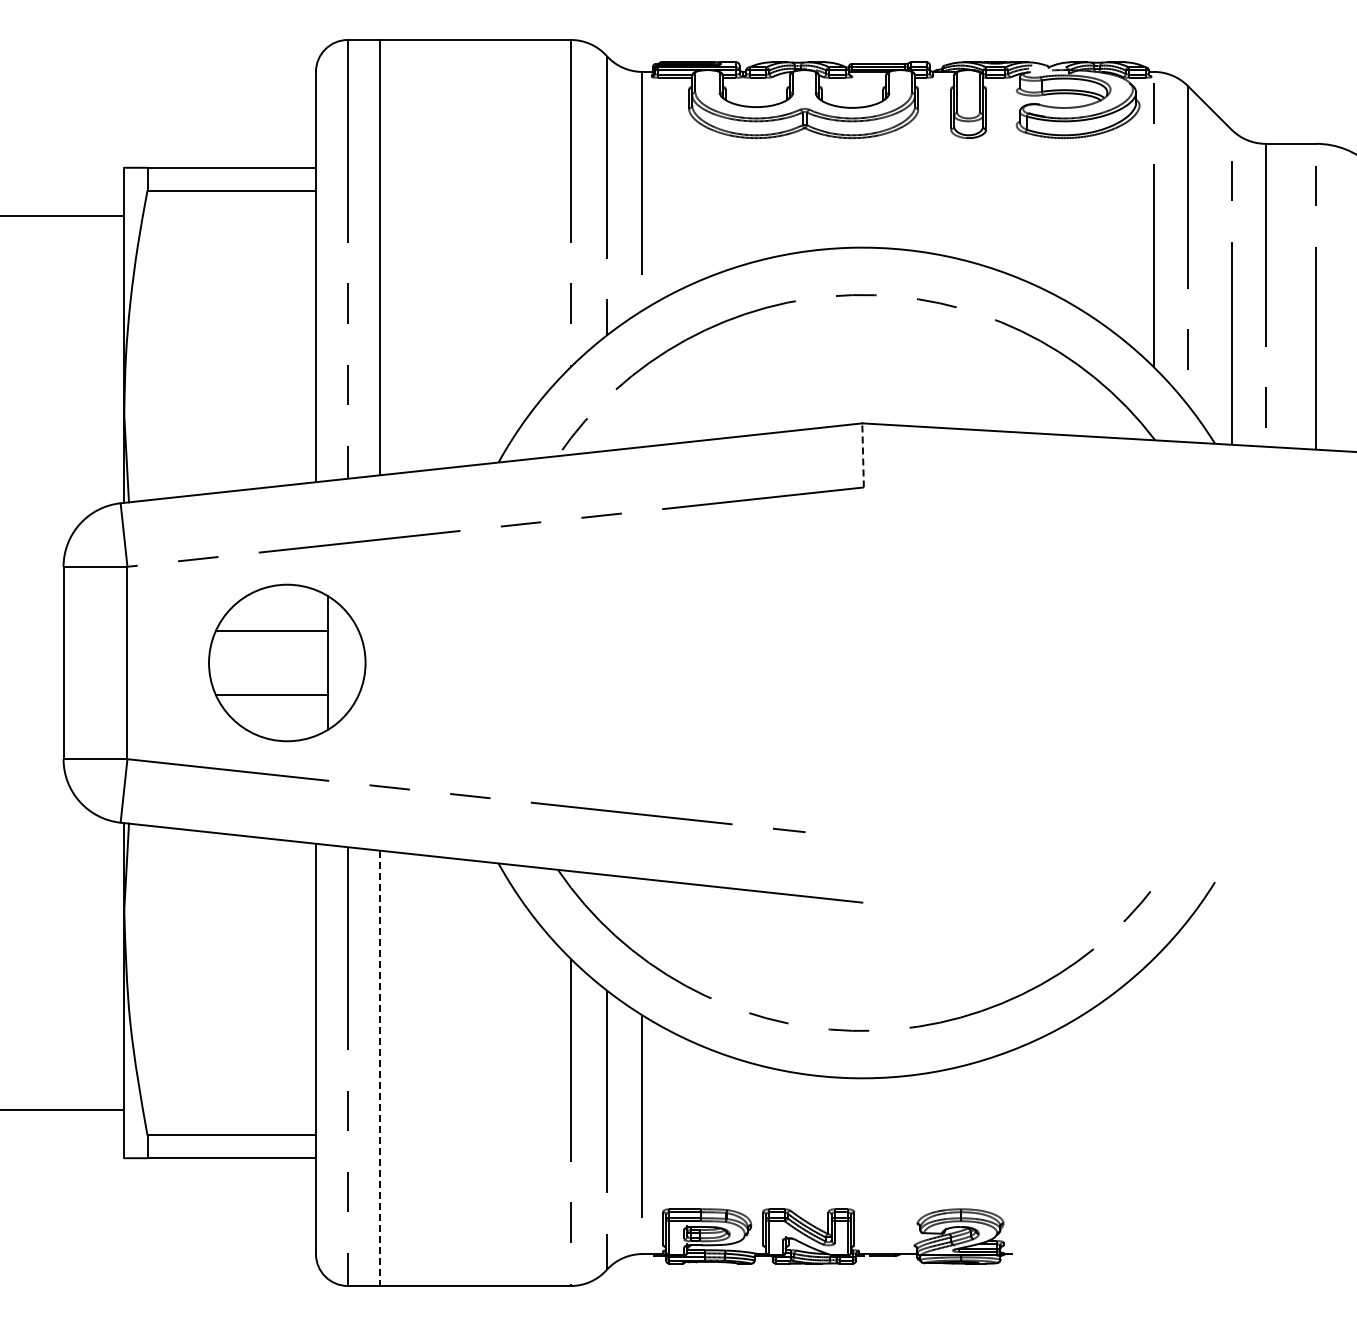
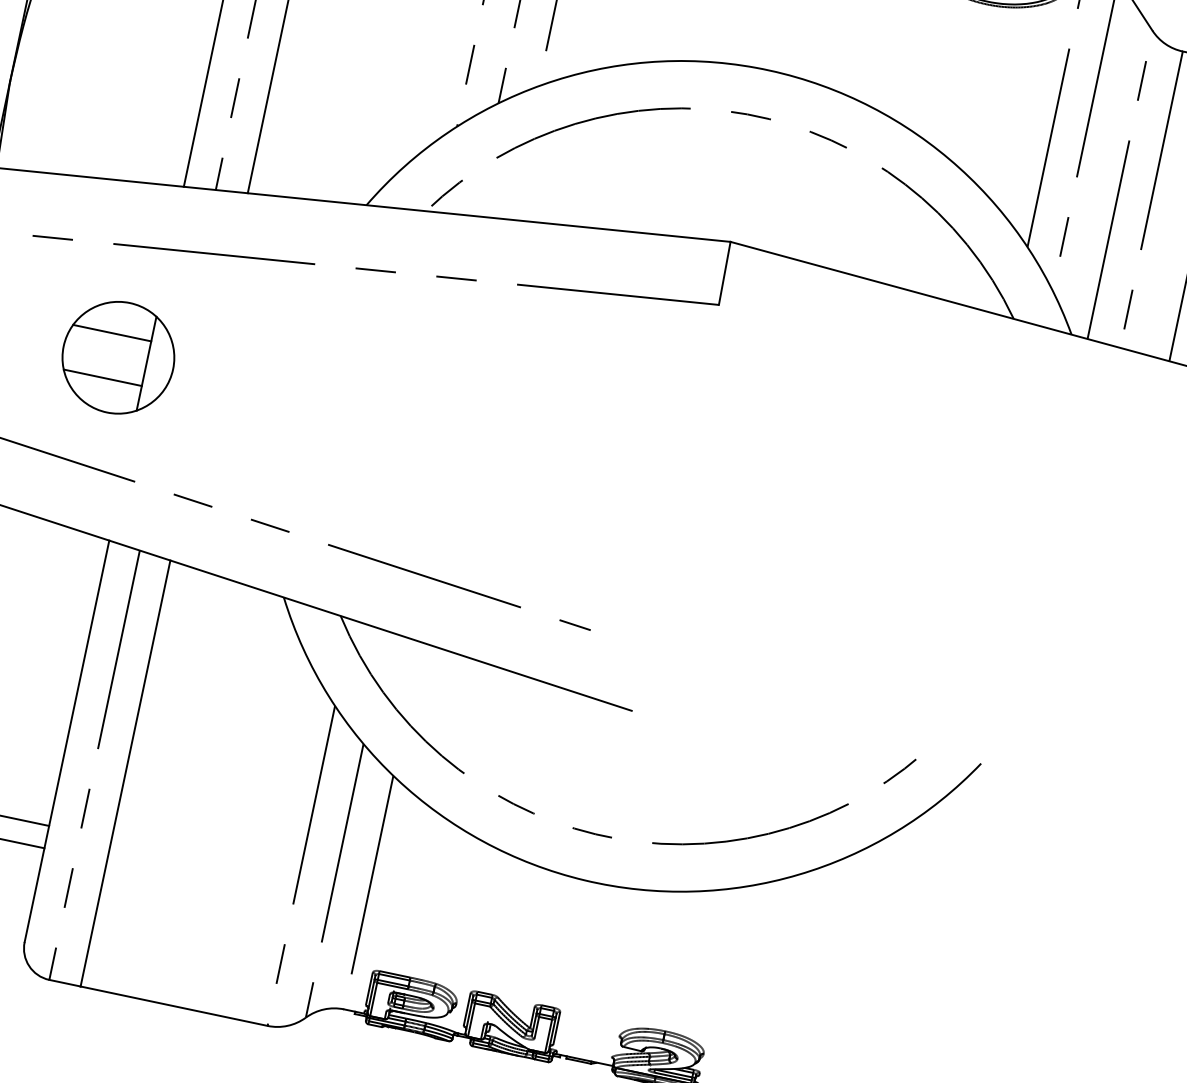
line: (863, 454) -> (725, 272), dashed -> solid
part: (286, 662) -> (117, 357), size x0.71
line: (379, 1068) -> (125, 773), dashed -> solid

